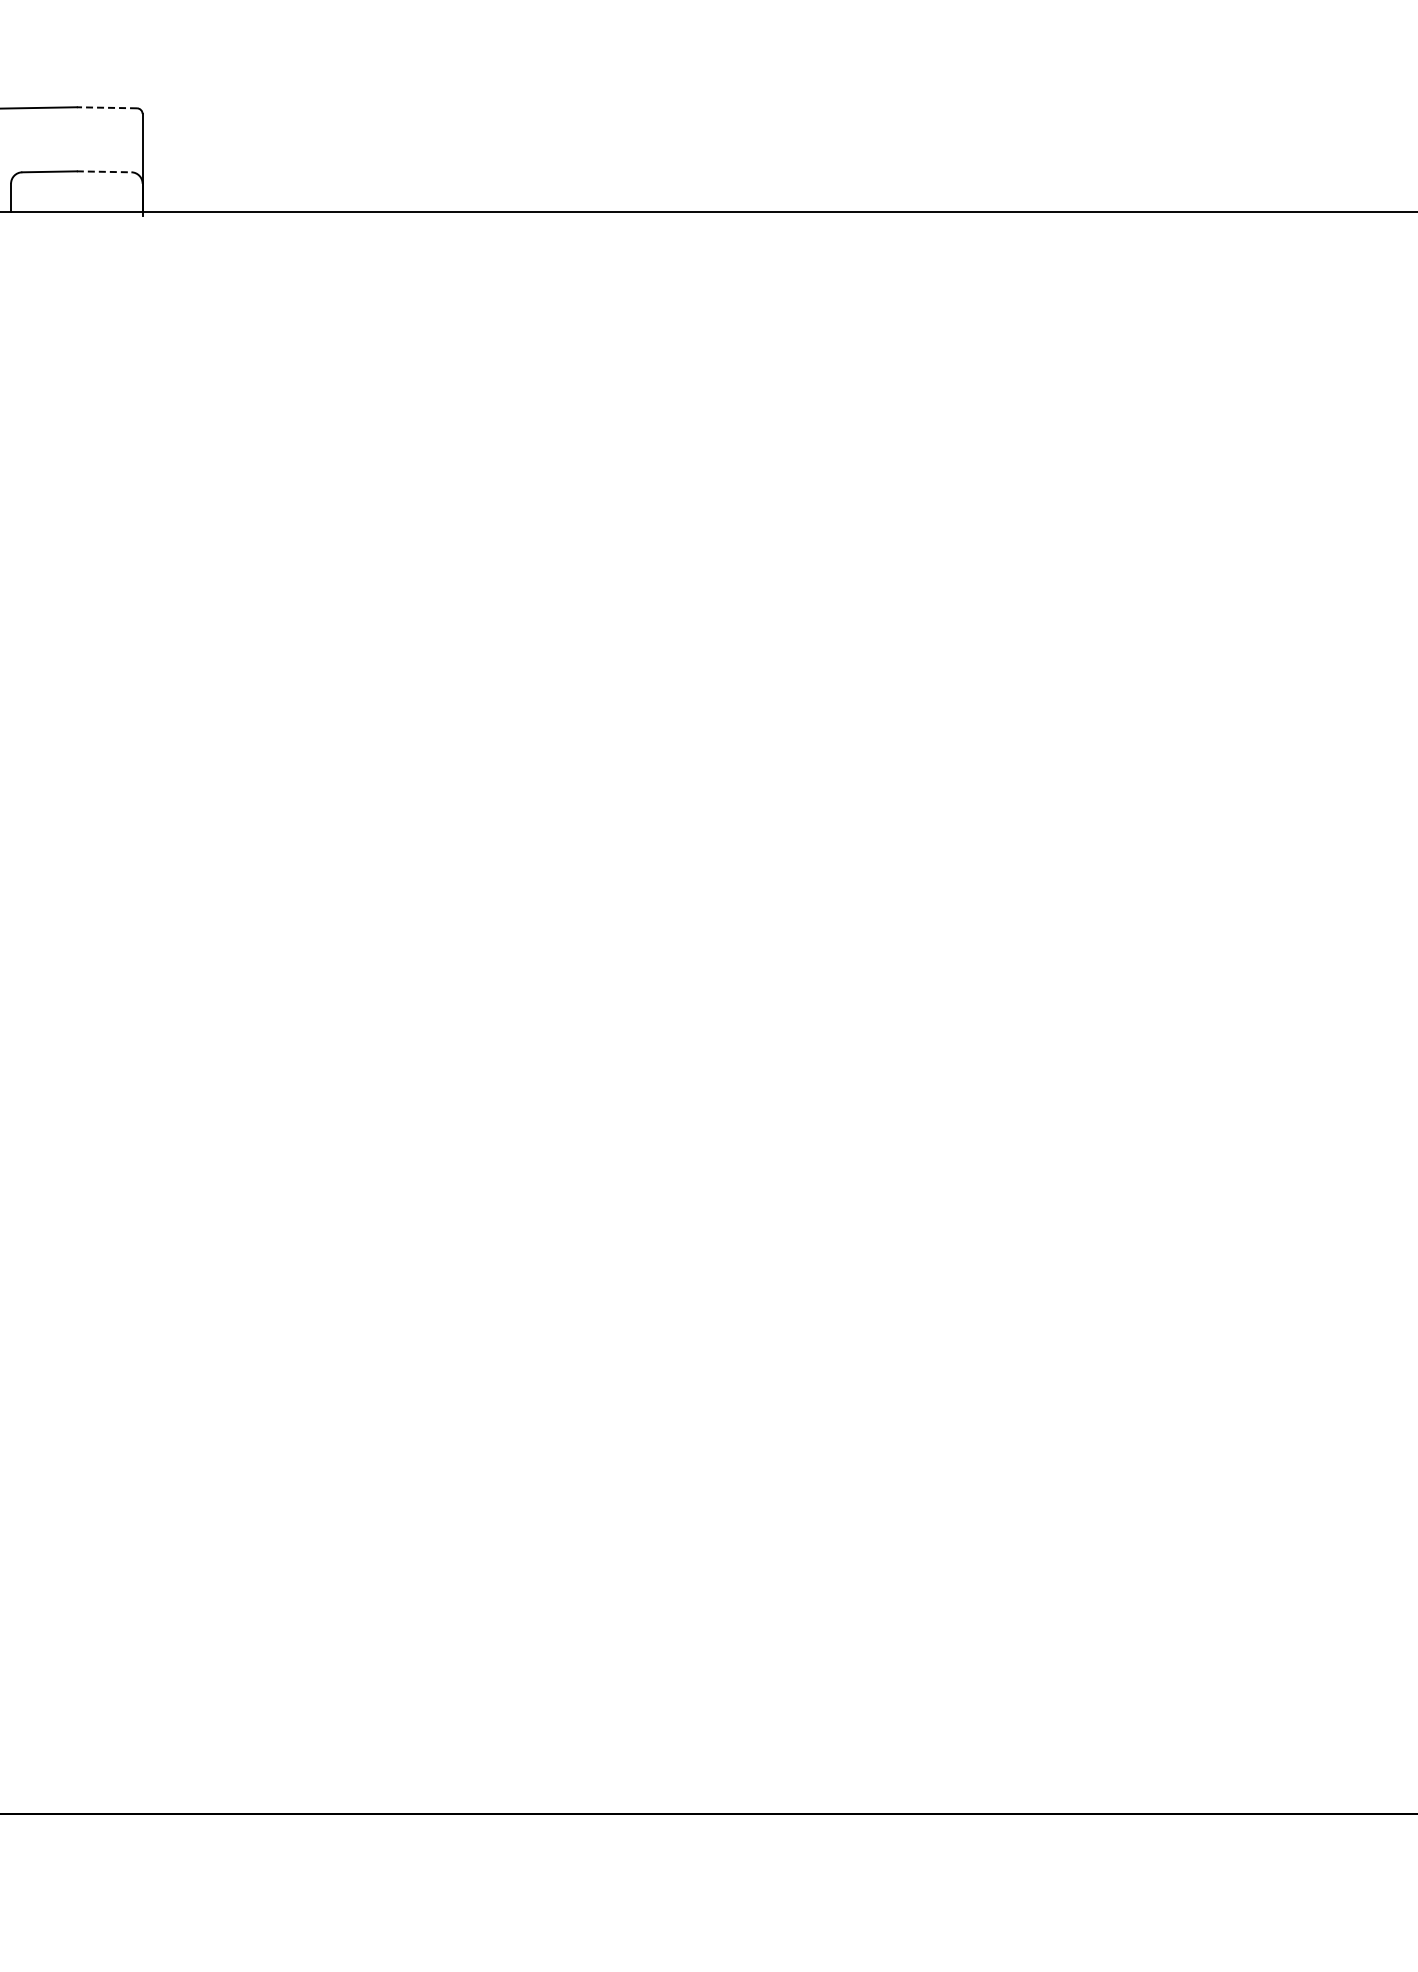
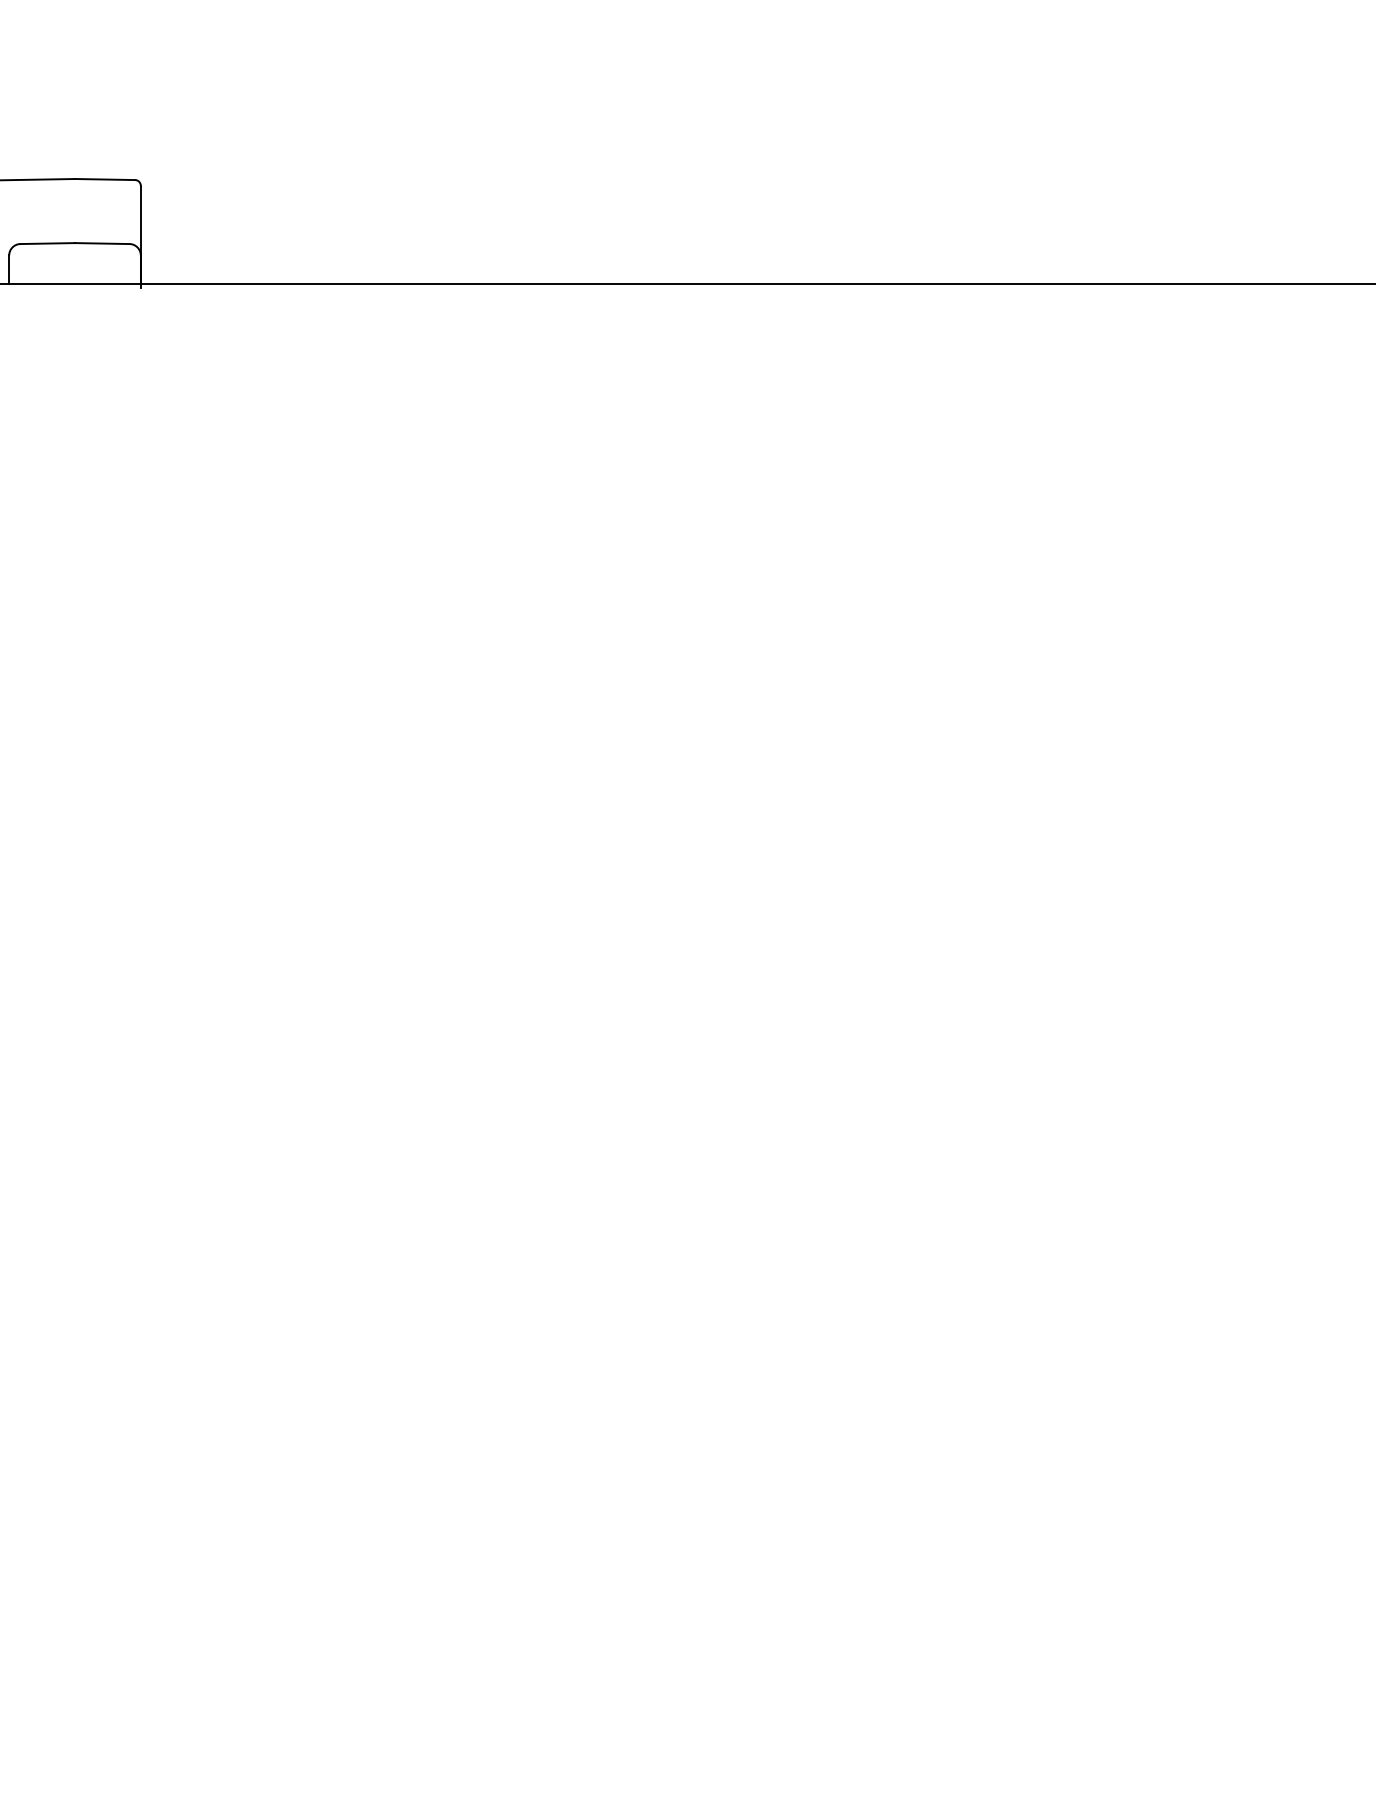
line: (106, 107) -> (104, 179), dashed -> solid
line: (104, 171) -> (102, 243), dashed -> solid

